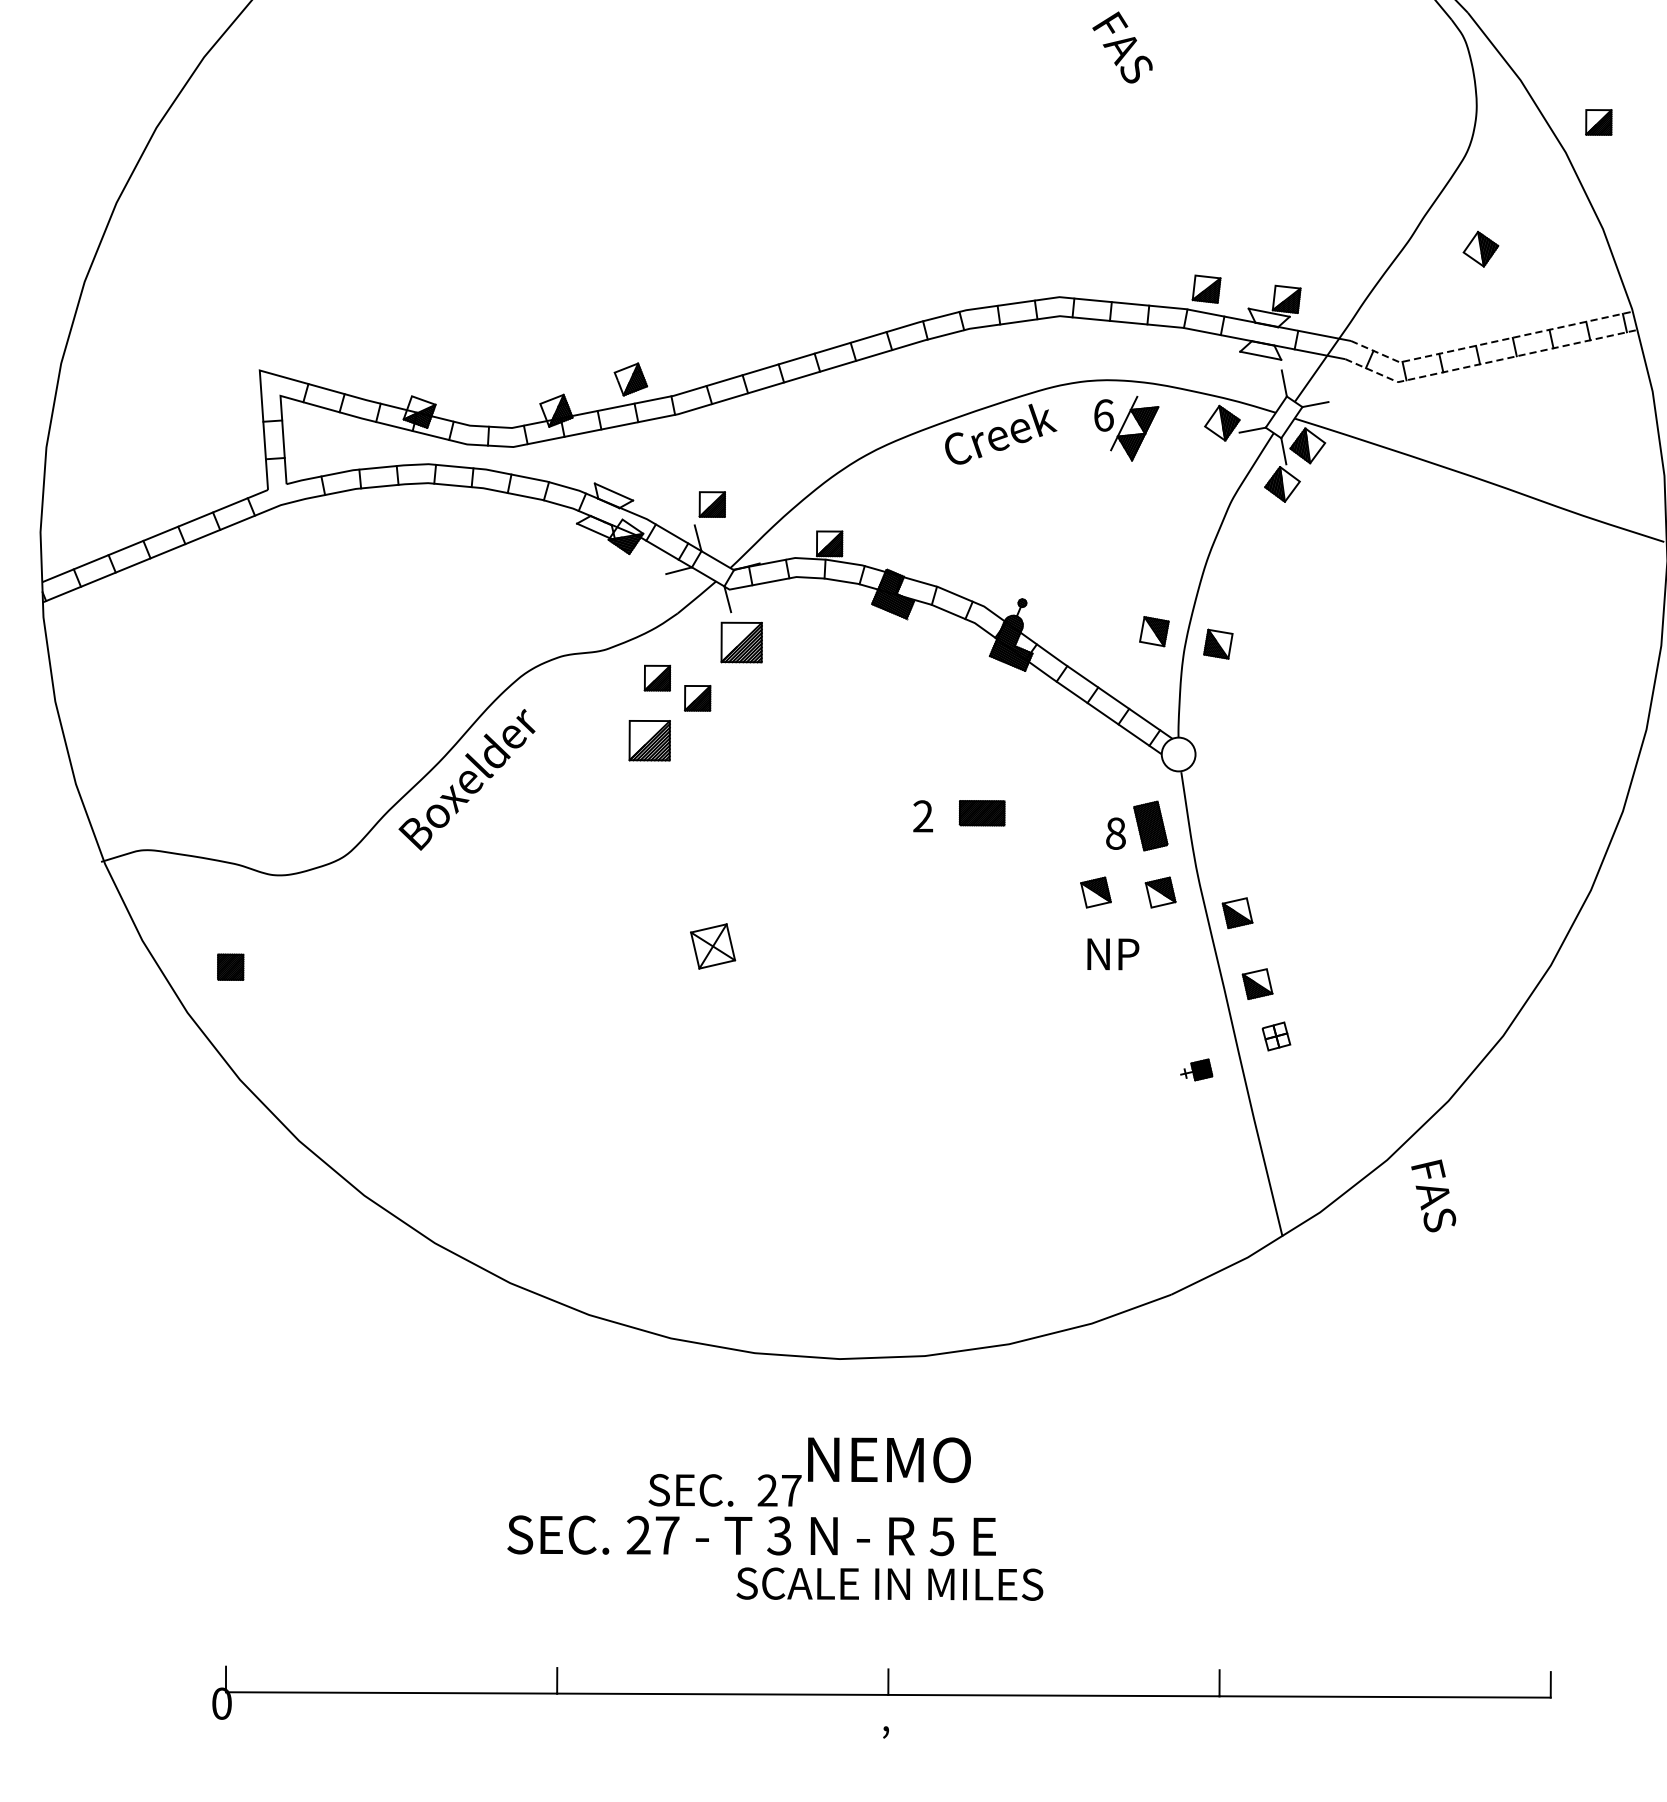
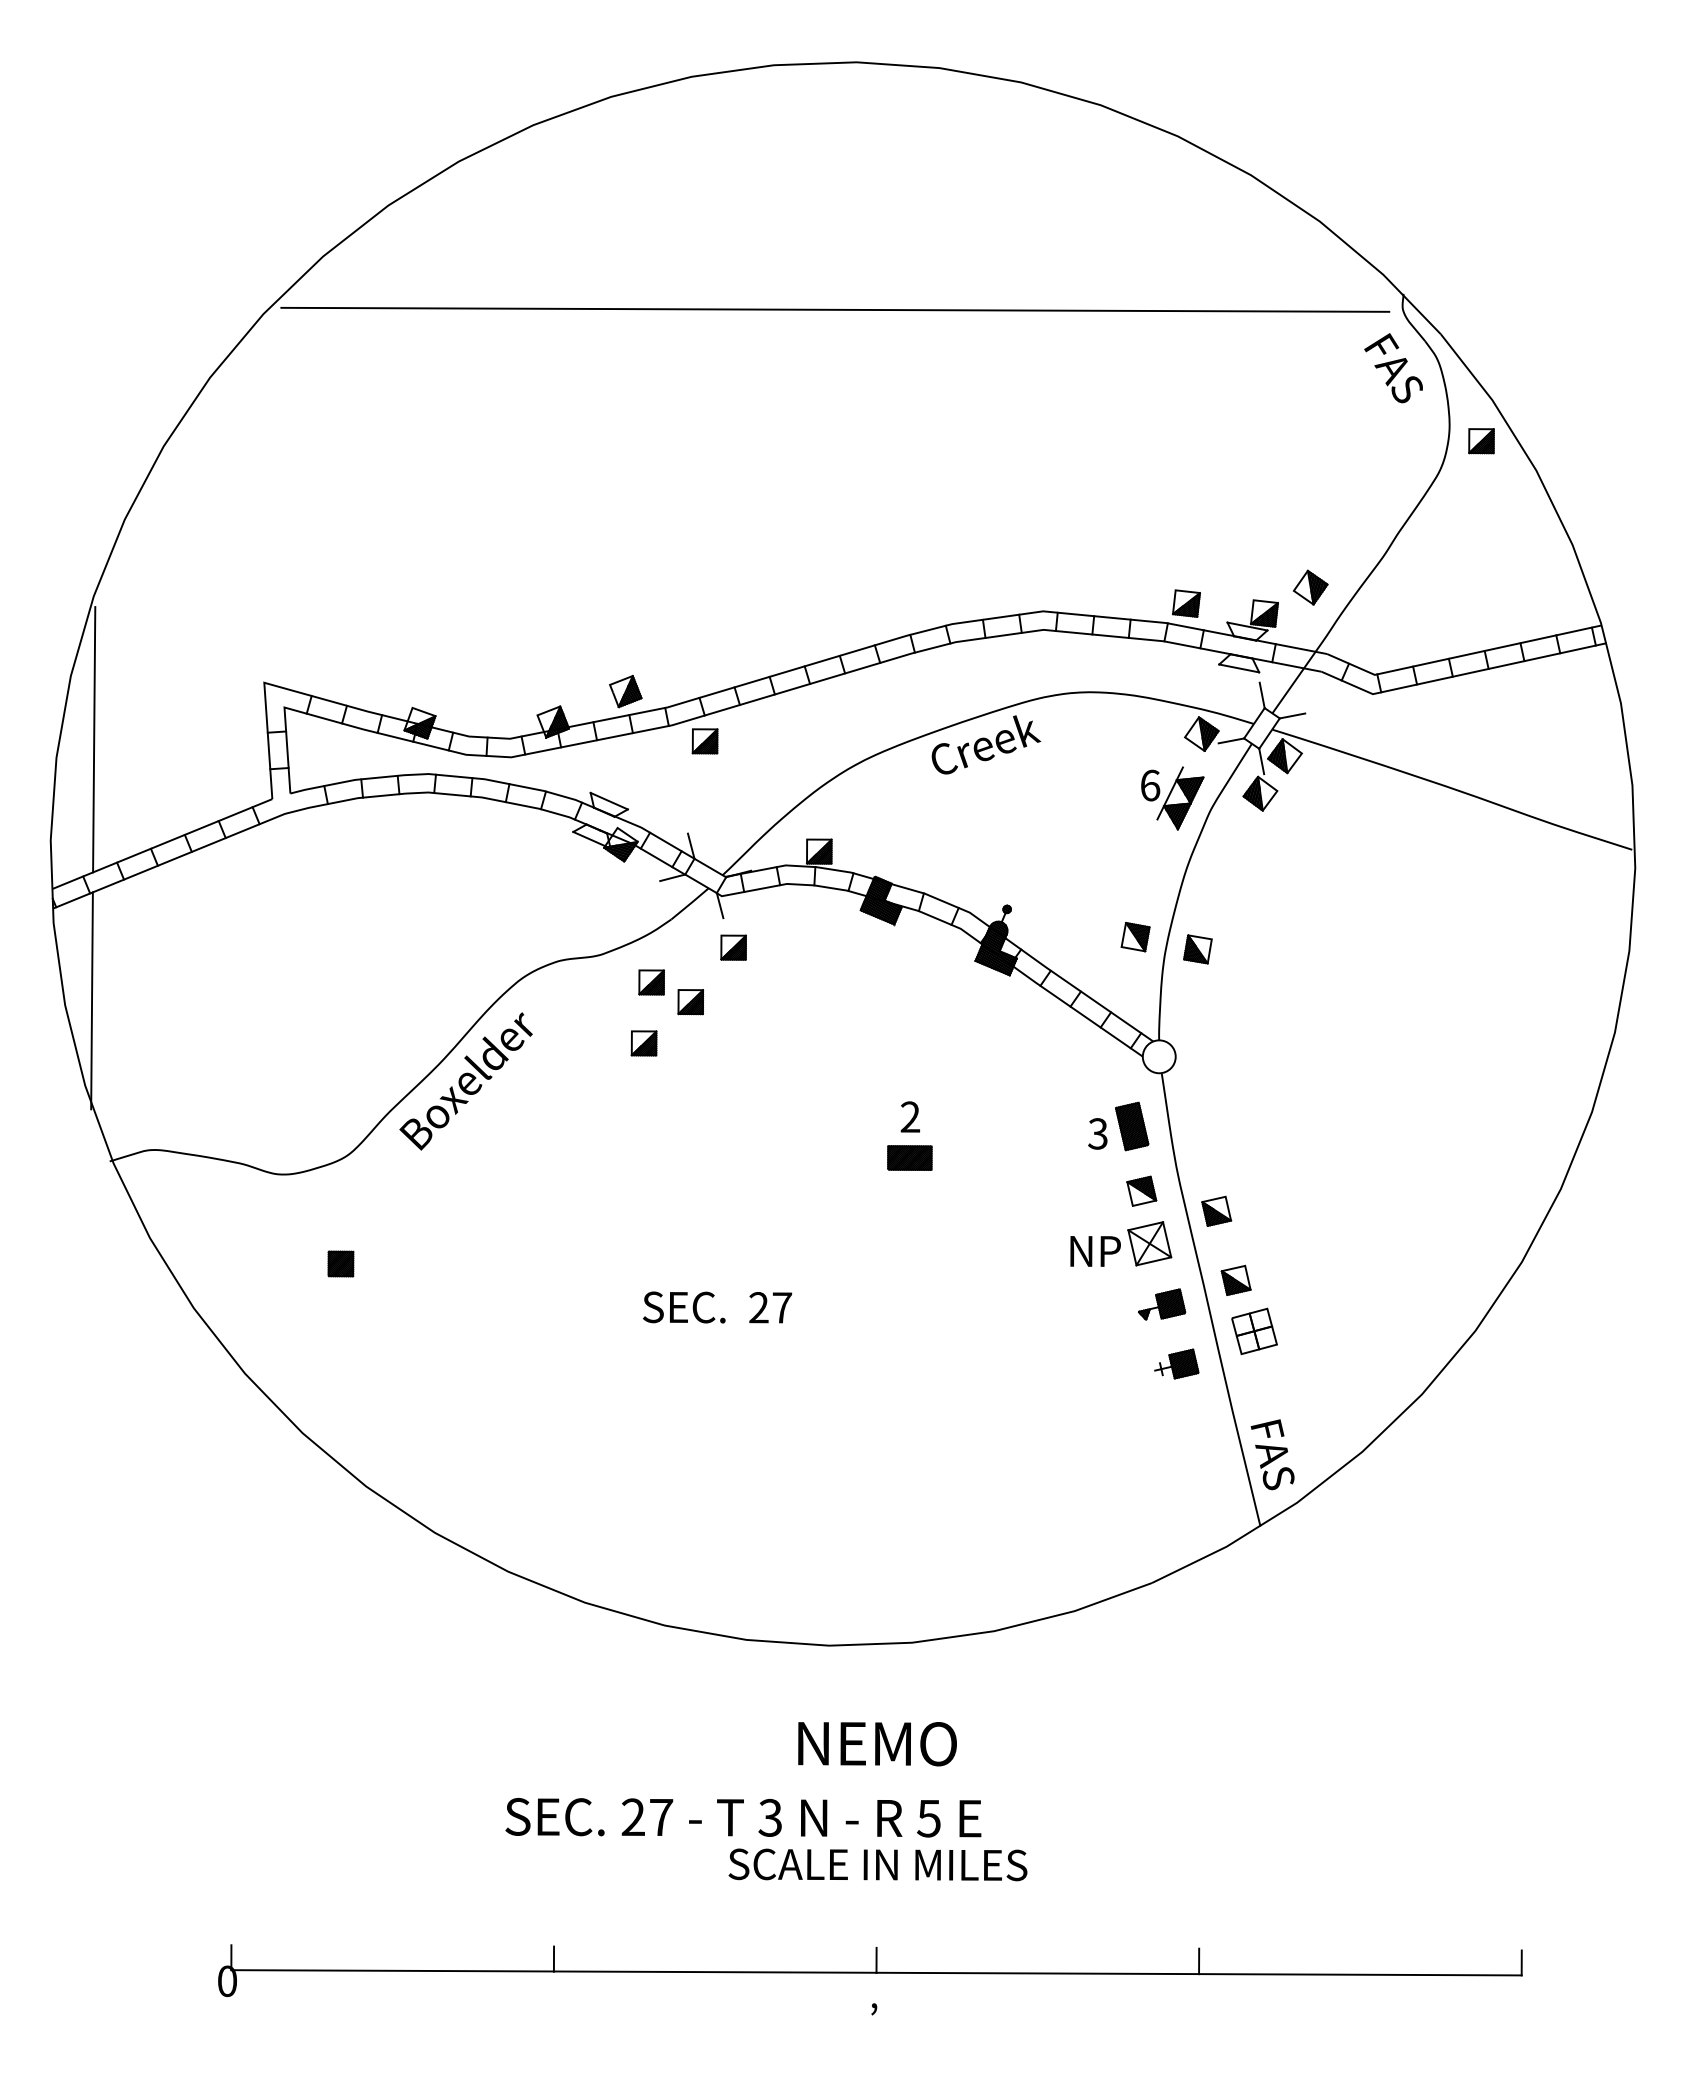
text: (1122, 47) -> (1393, 368), moved
part: (1598, 122) -> (1481, 441), moved
part: (1480, 249) -> (1310, 587), moved
line: (1489, 342) -> (1462, 655), dashed -> solid
line: (1489, 361) -> (1462, 674), dashed -> solid
line: (85, 428) -> (94, 739), added
part: (1126, 428) -> (1172, 798), moved
part: (711, 504) -> (704, 741), moved
part: (741, 642) -> (733, 947), size x0.62
line: (82, 696) -> (91, 1000), added
part: (649, 740) -> (643, 1043), size x0.62
part: (981, 812) -> (909, 1157), moved
text: (1115, 833) -> (1097, 1133), 8 -> 3
part: (1095, 891) -> (1078, 1190), removed
part: (712, 946) -> (1149, 1243), moved
part: (230, 966) -> (340, 1263), moved
part: (1181, 1008) -> (1162, 1304), added
part: (1276, 1036) -> (1254, 1331), size x1.67
part: (1196, 1069) -> (1176, 1363), size x1.43
text: (1433, 1195) -> (1272, 1454), moved
text: (725, 1490) -> (717, 1307), moved

